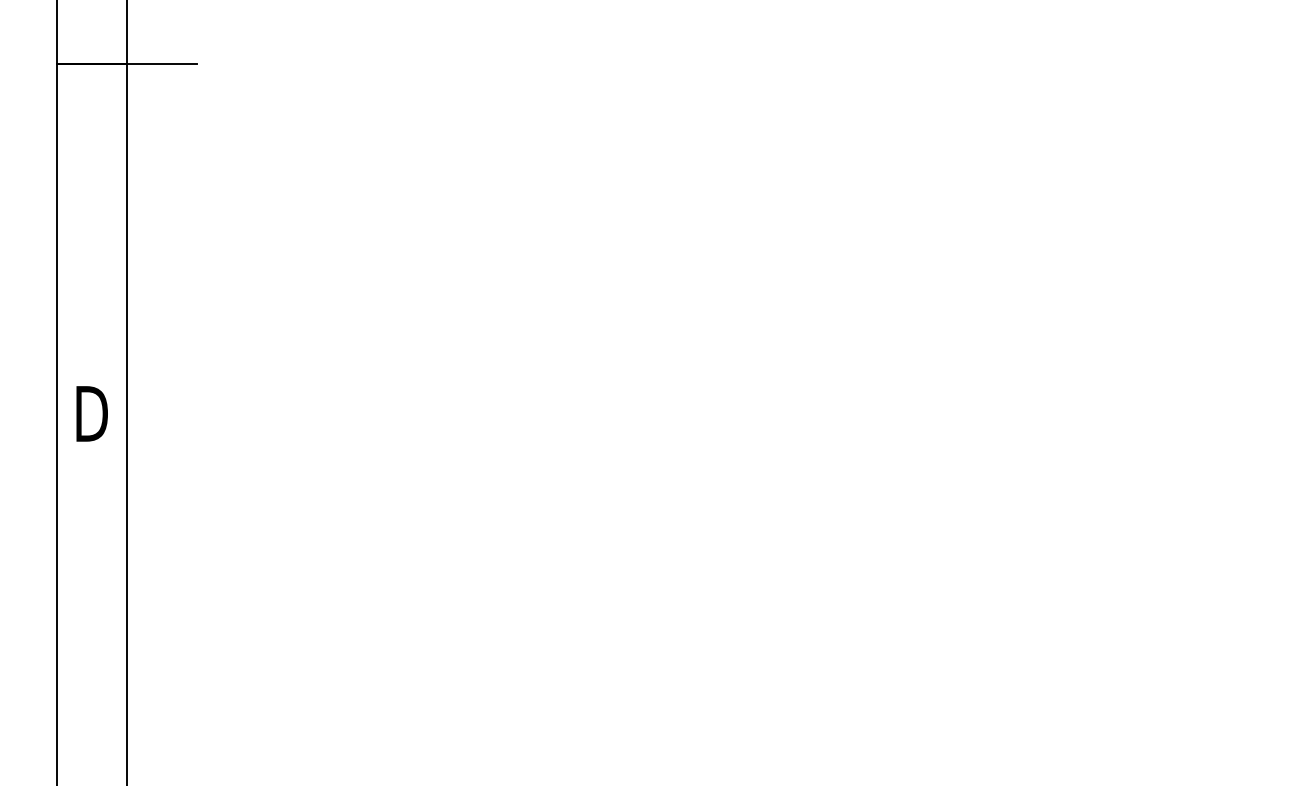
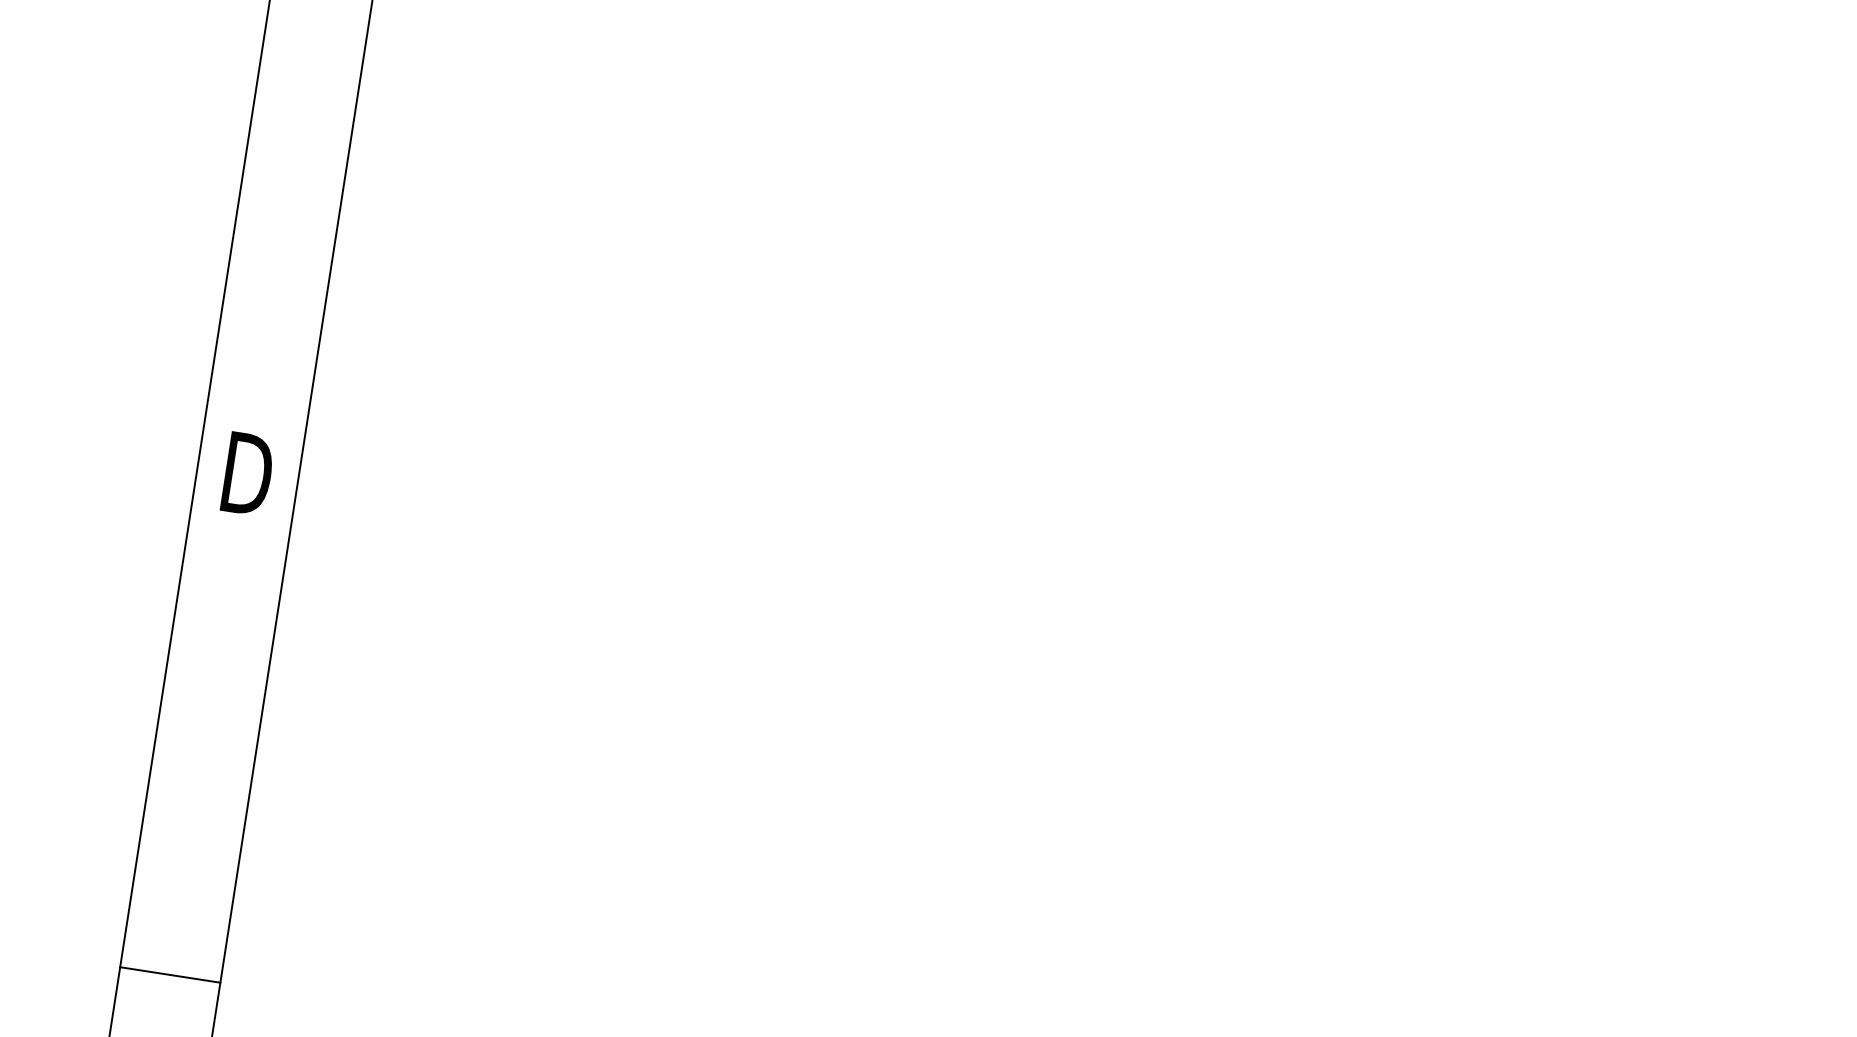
line: (91, 763) -> (169, 974), added

